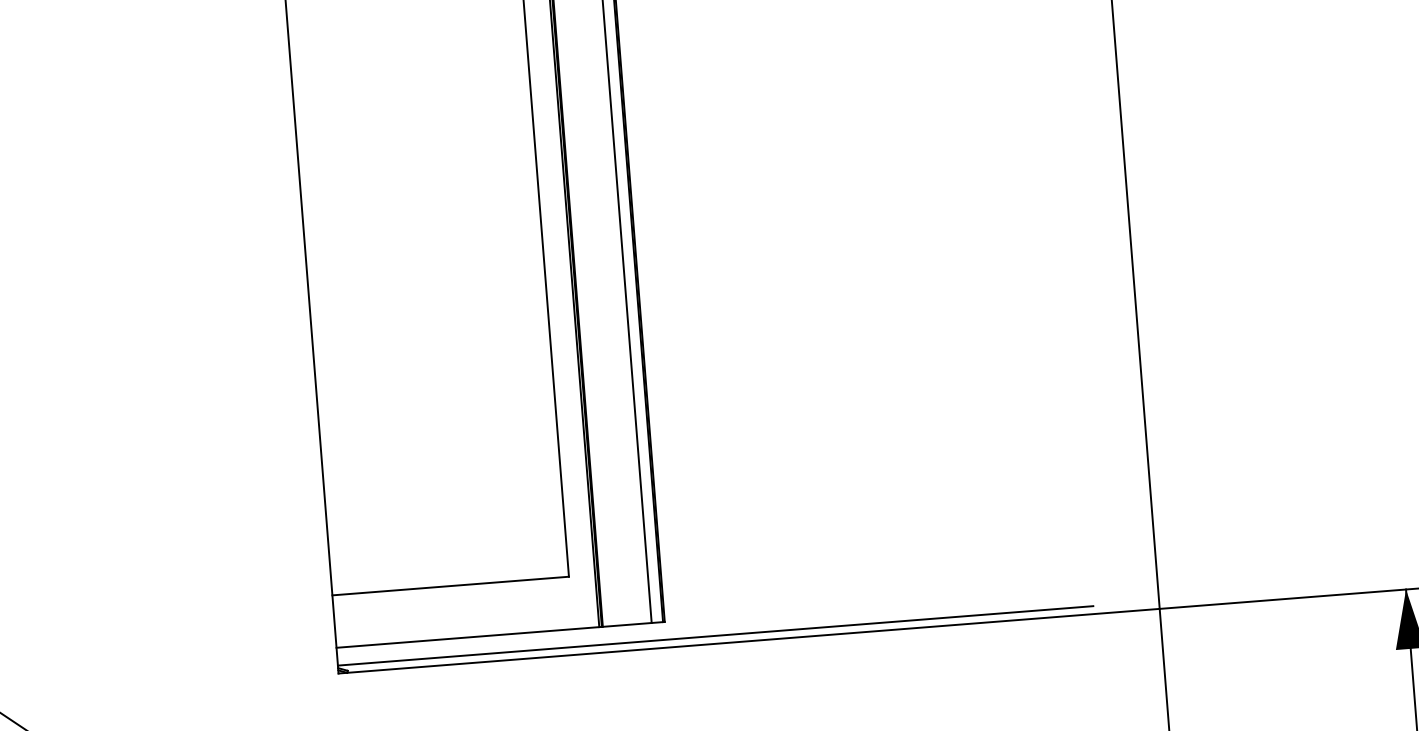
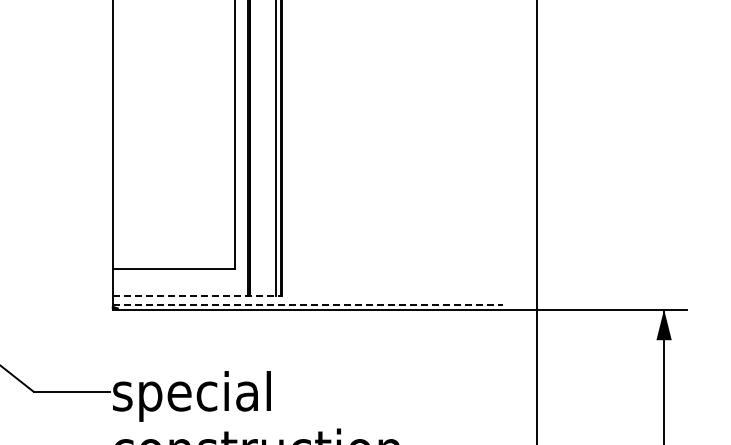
line: (500, 635) -> (197, 296), solid -> dashed
line: (716, 635) -> (308, 305), solid -> dashed

